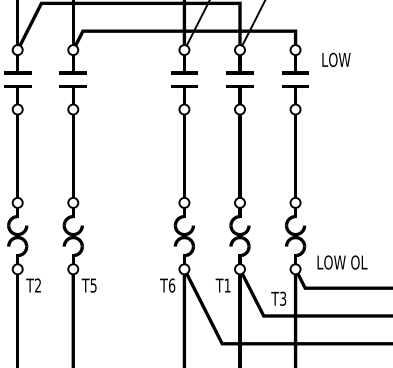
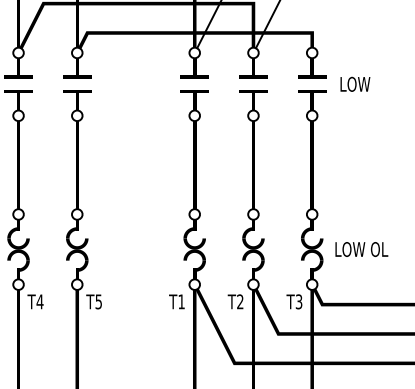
text: (336, 59) -> (355, 83), moved
text: (342, 262) -> (361, 249), moved
text: (37, 285) -> (39, 301), T2 -> T4
text: (171, 285) -> (181, 301), T6 -> T1
text: (227, 285) -> (240, 301), T1 -> T2
text: (278, 298) -> (294, 301), moved

